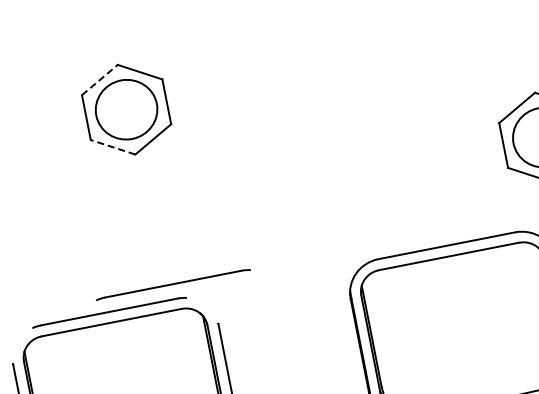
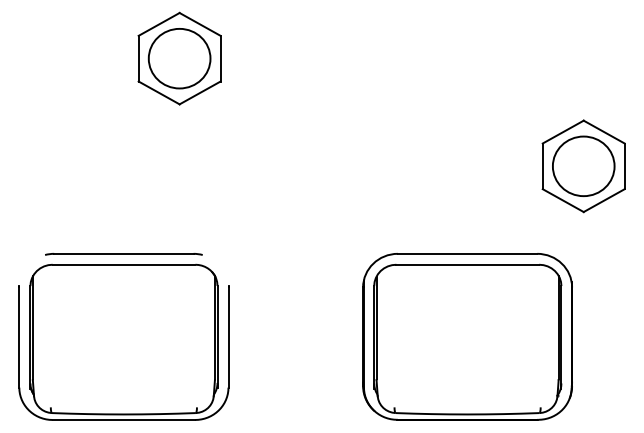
line: (100, 80) -> (159, 24), dashed -> solid
line: (112, 146) -> (158, 92), dashed -> solid
line: (173, 284) -> (191, 239), removed

